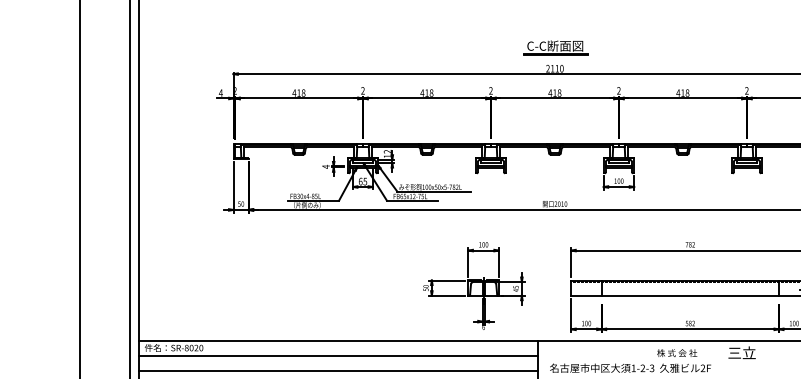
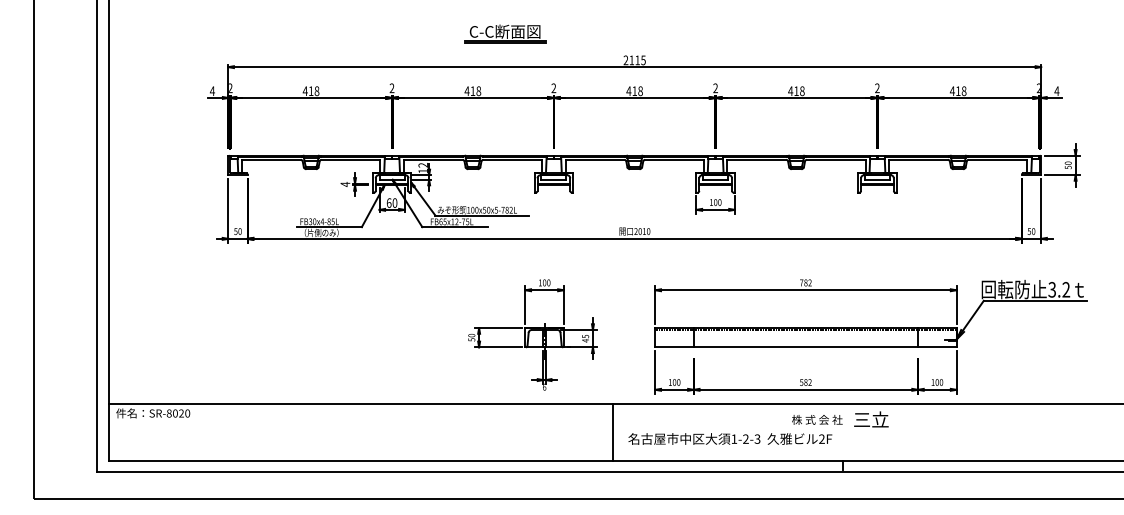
part: (555, 47) -> (505, 33), moved
text: (561, 68) -> (643, 60), 2110 -> 2115
text: (364, 181) -> (394, 202), 65 -> 60
text: (677, 352) -> (817, 419), moved
line: (338, 355) -> (360, 423), removed
line: (338, 370) -> (360, 441), removed

